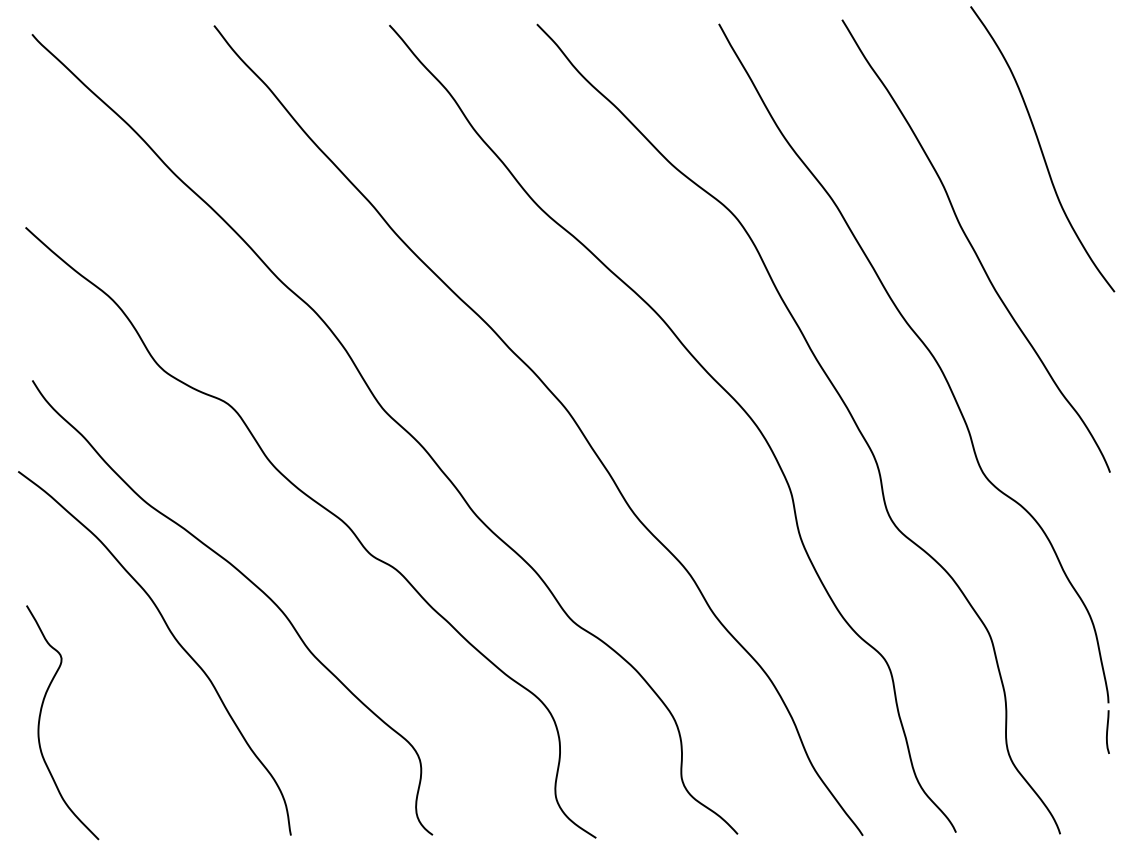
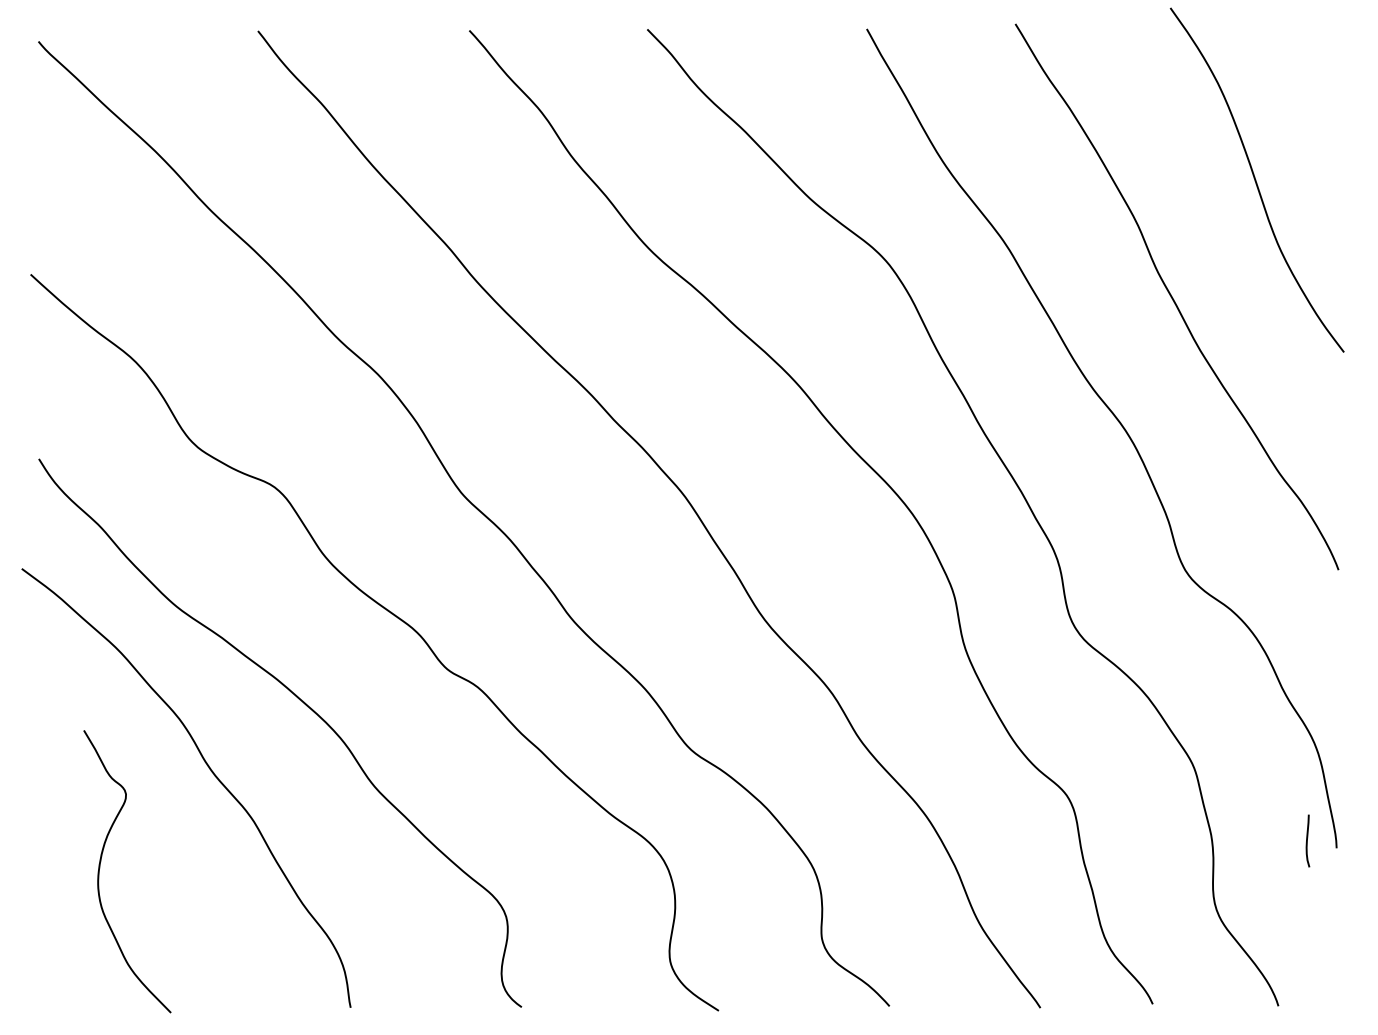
curve: (40, 720) -> (100, 868), moved
curve: (1107, 731) -> (1307, 840), moved

